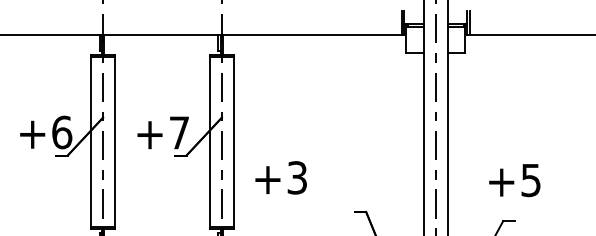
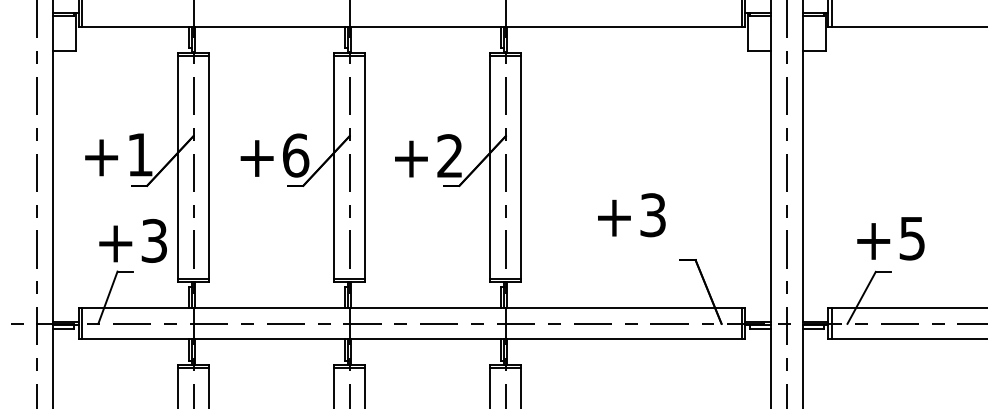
text: (178, 132) -> (449, 155), +7 -> +2
text: (280, 178) -> (631, 215), moved
text: (514, 180) -> (890, 238), moved

